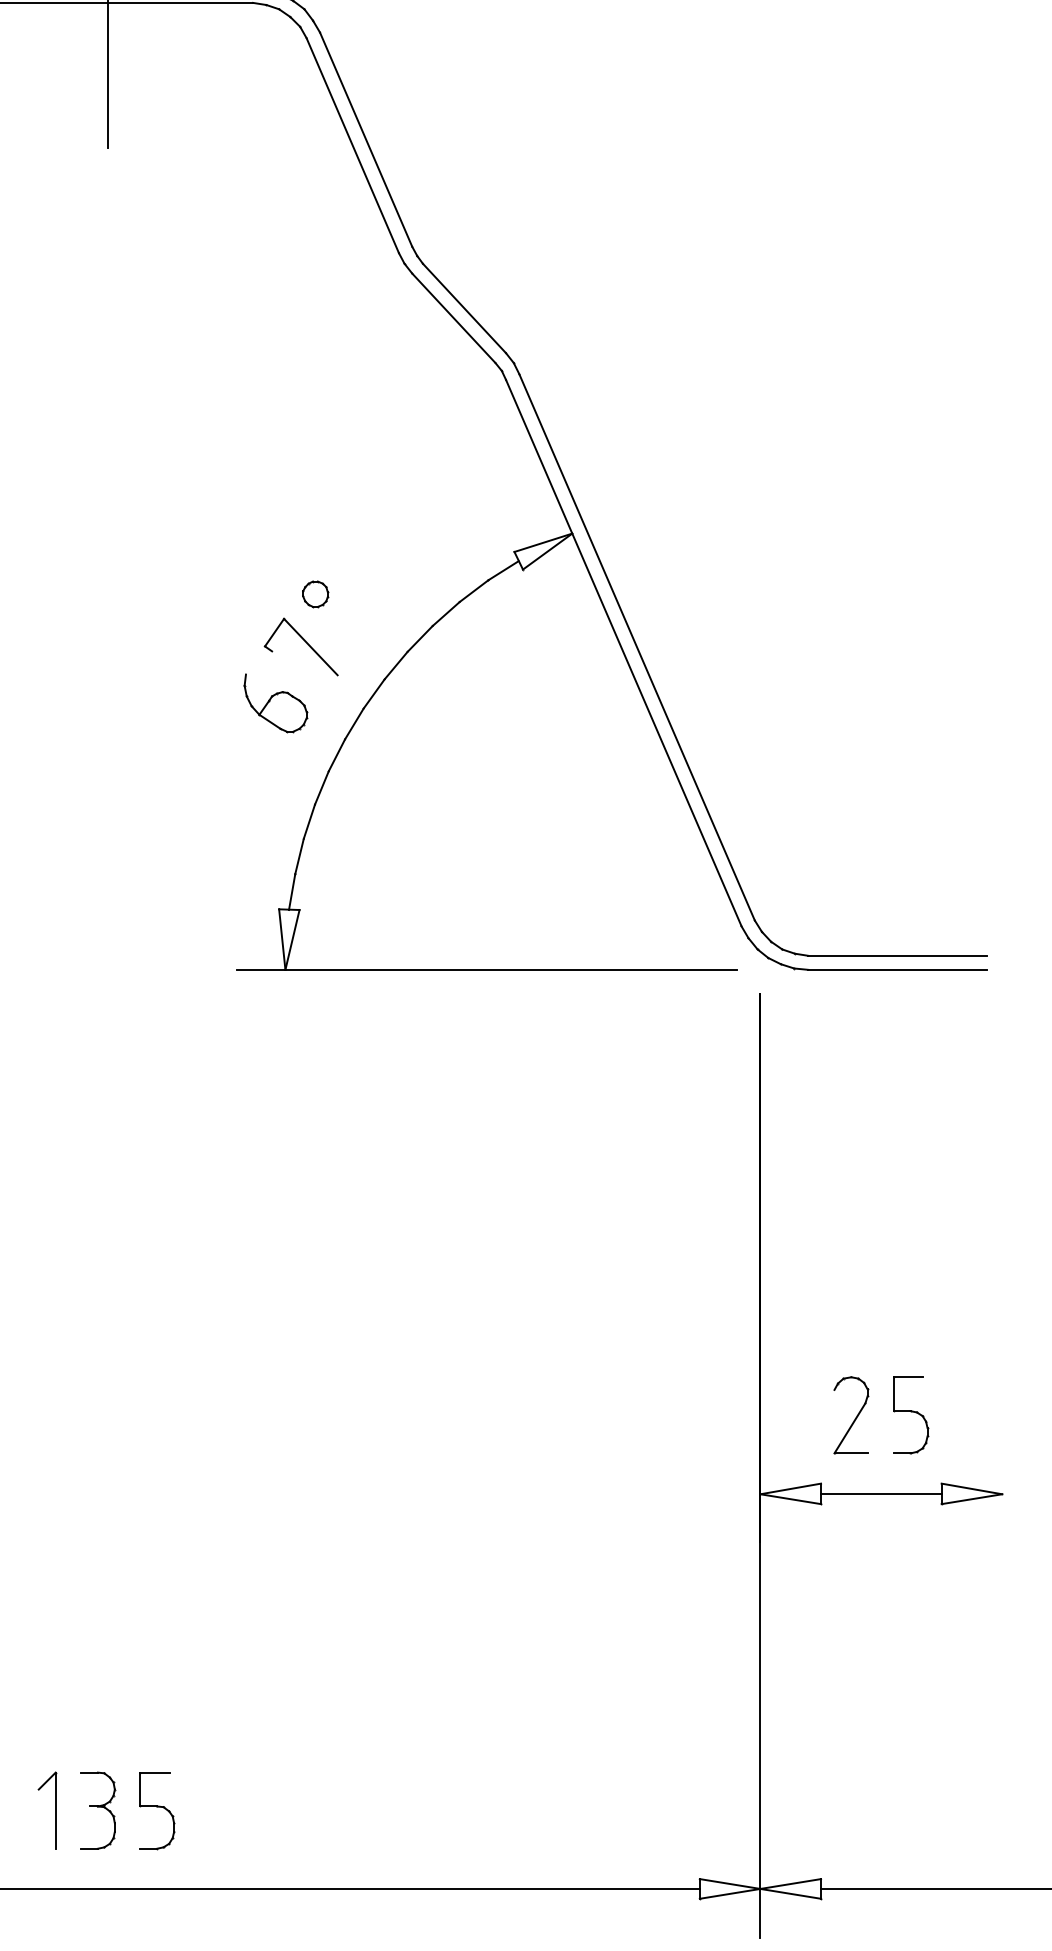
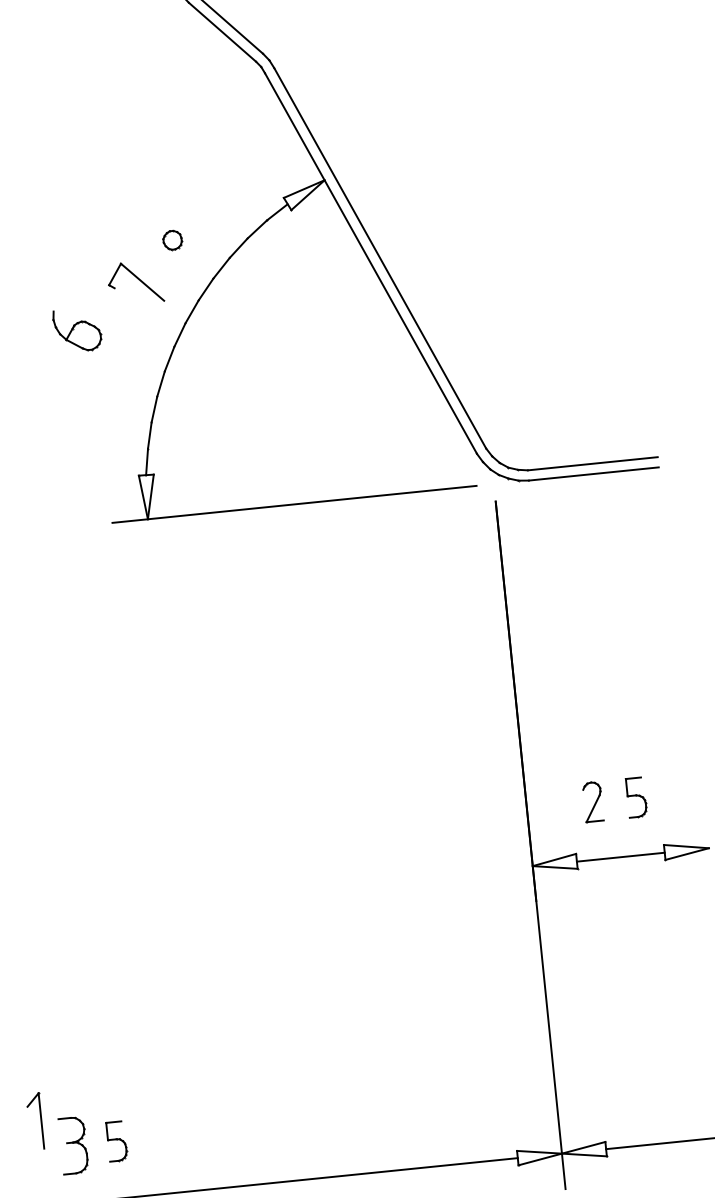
part: (315, 594) -> (172, 240), moved
part: (275, 703) -> (77, 330), moved
part: (851, 1415) -> (593, 802), size x0.7
part: (911, 1415) -> (636, 797), size x0.7
part: (55, 1810) -> (41, 1120), moved
part: (157, 1811) -> (117, 1141), size x0.7

